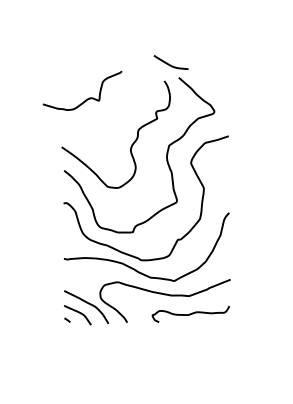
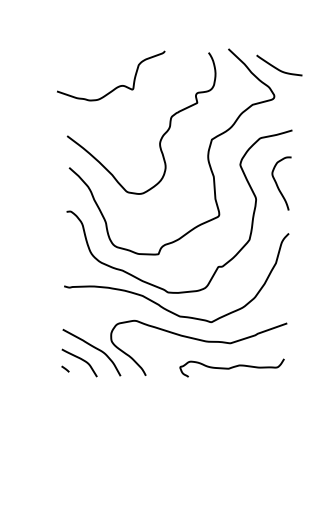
curve: (170, 64) -> (278, 68), moved
curve: (87, 98) -> (117, 86), moved
curve: (219, 175) -> (277, 182), added

